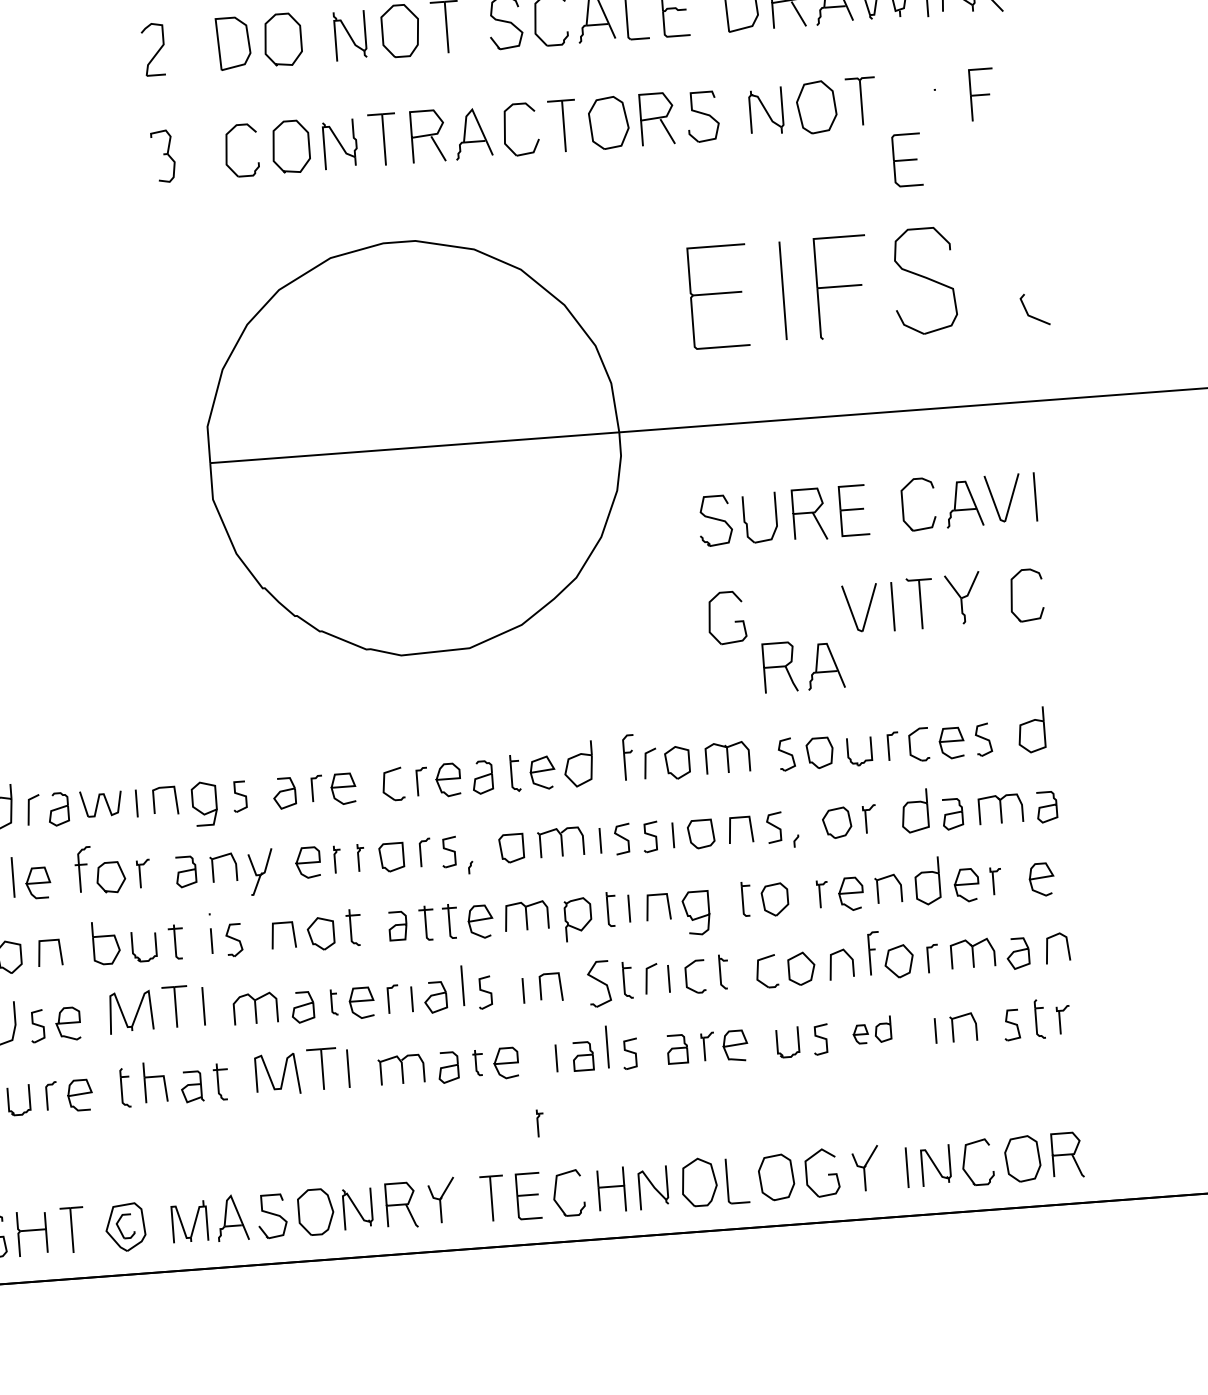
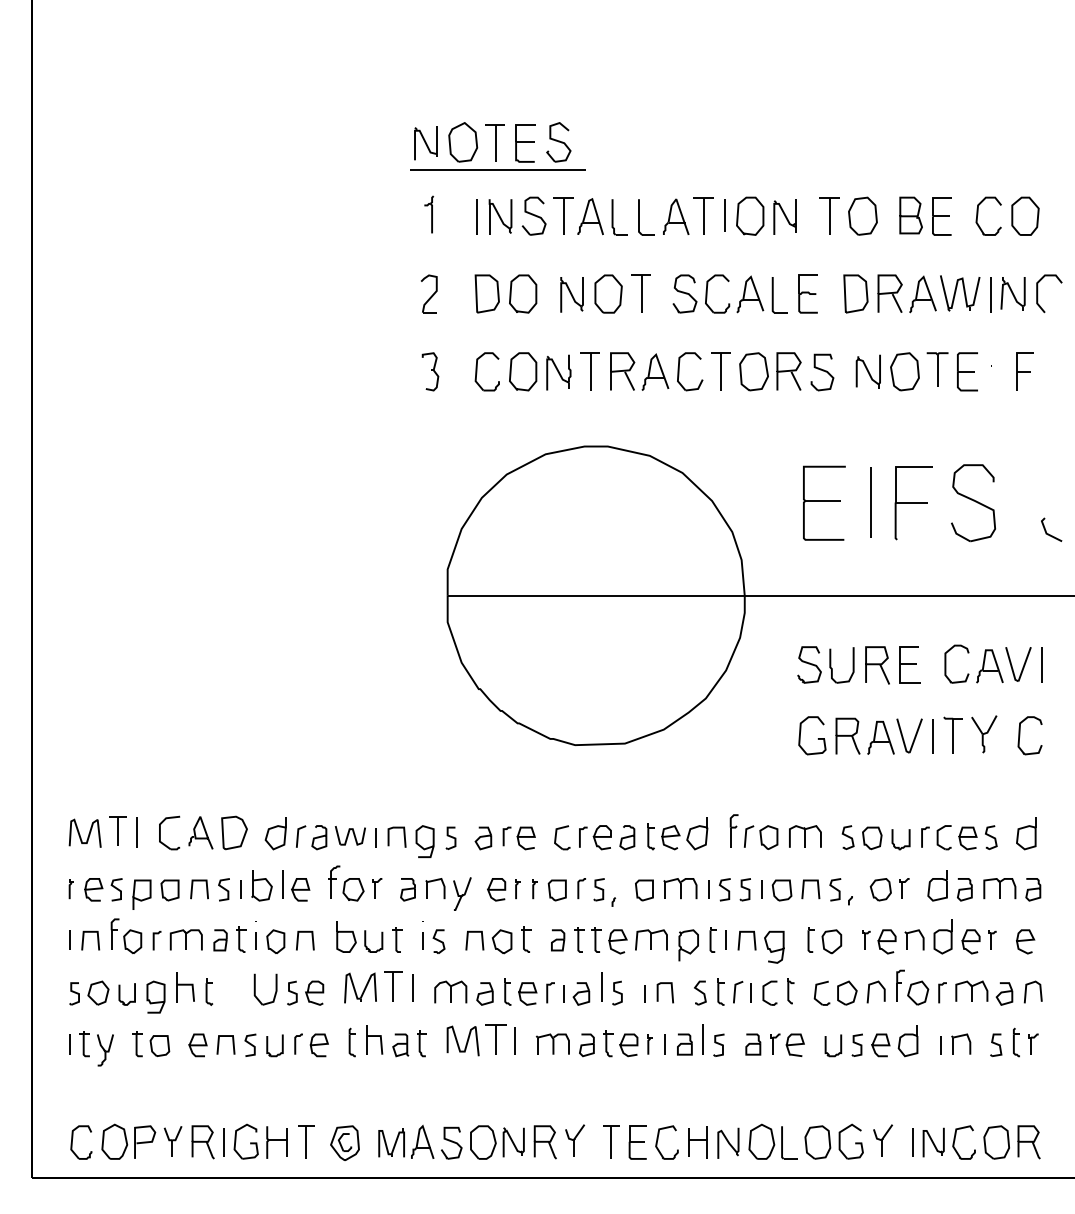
part: (907, 159) -> (967, 371), moved
part: (792, 662) -> (857, 733), moved
part: (599, 983) -> (700, 992), size x0.71
part: (333, 1001) -> (507, 991), size x1.43
part: (871, 1030) -> (894, 1041), size x1.67
part: (478, 1062) -> (608, 1043), size x1.43
part: (539, 1123) -> (649, 1044), moved

